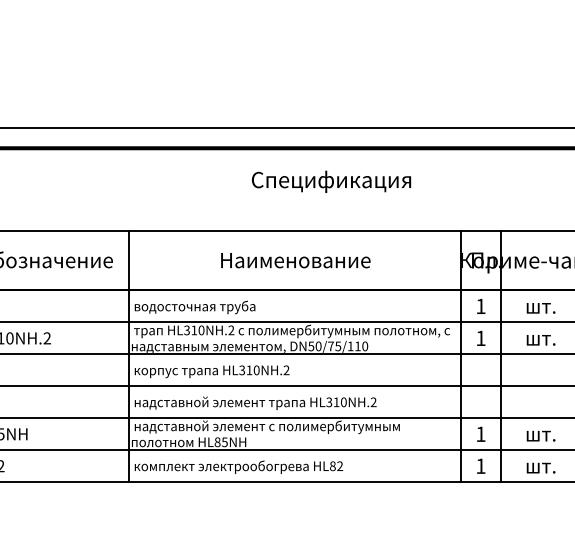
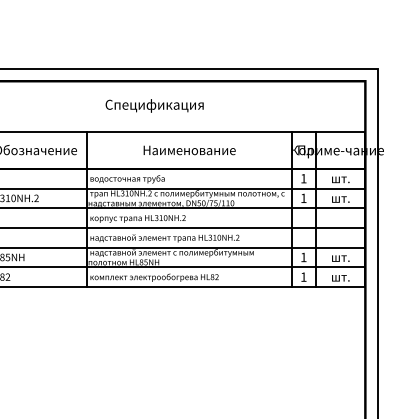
text: (331, 181) -> (154, 105), moved

